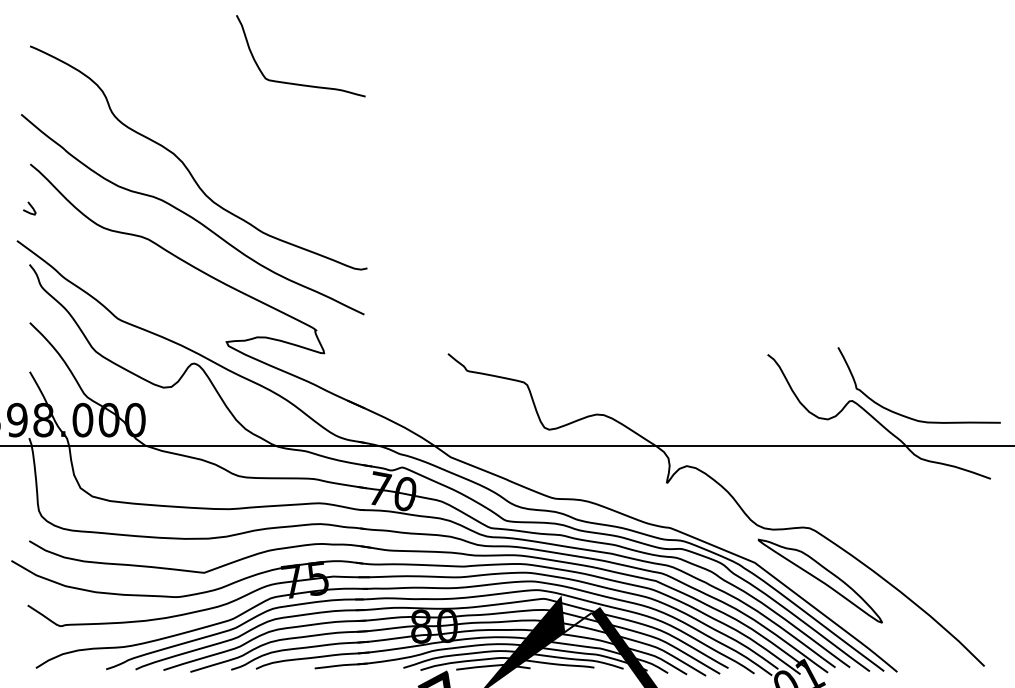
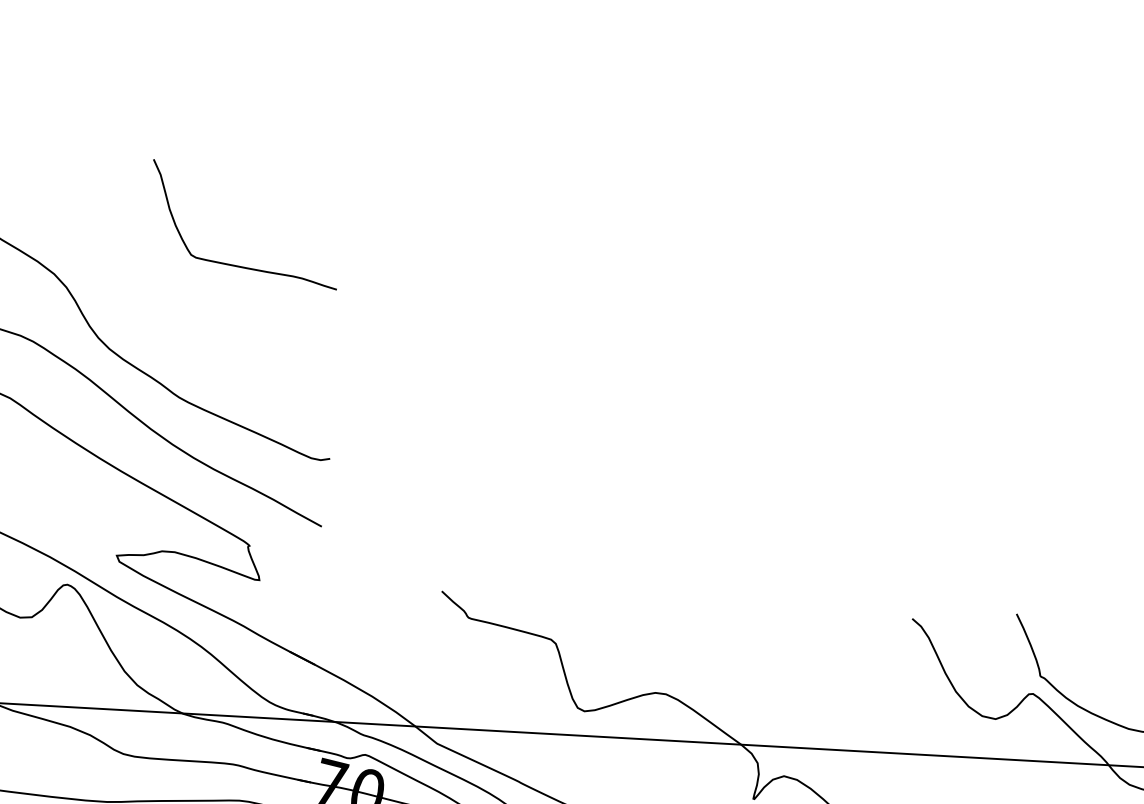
curve: (298, 83) -> (239, 264), moved

